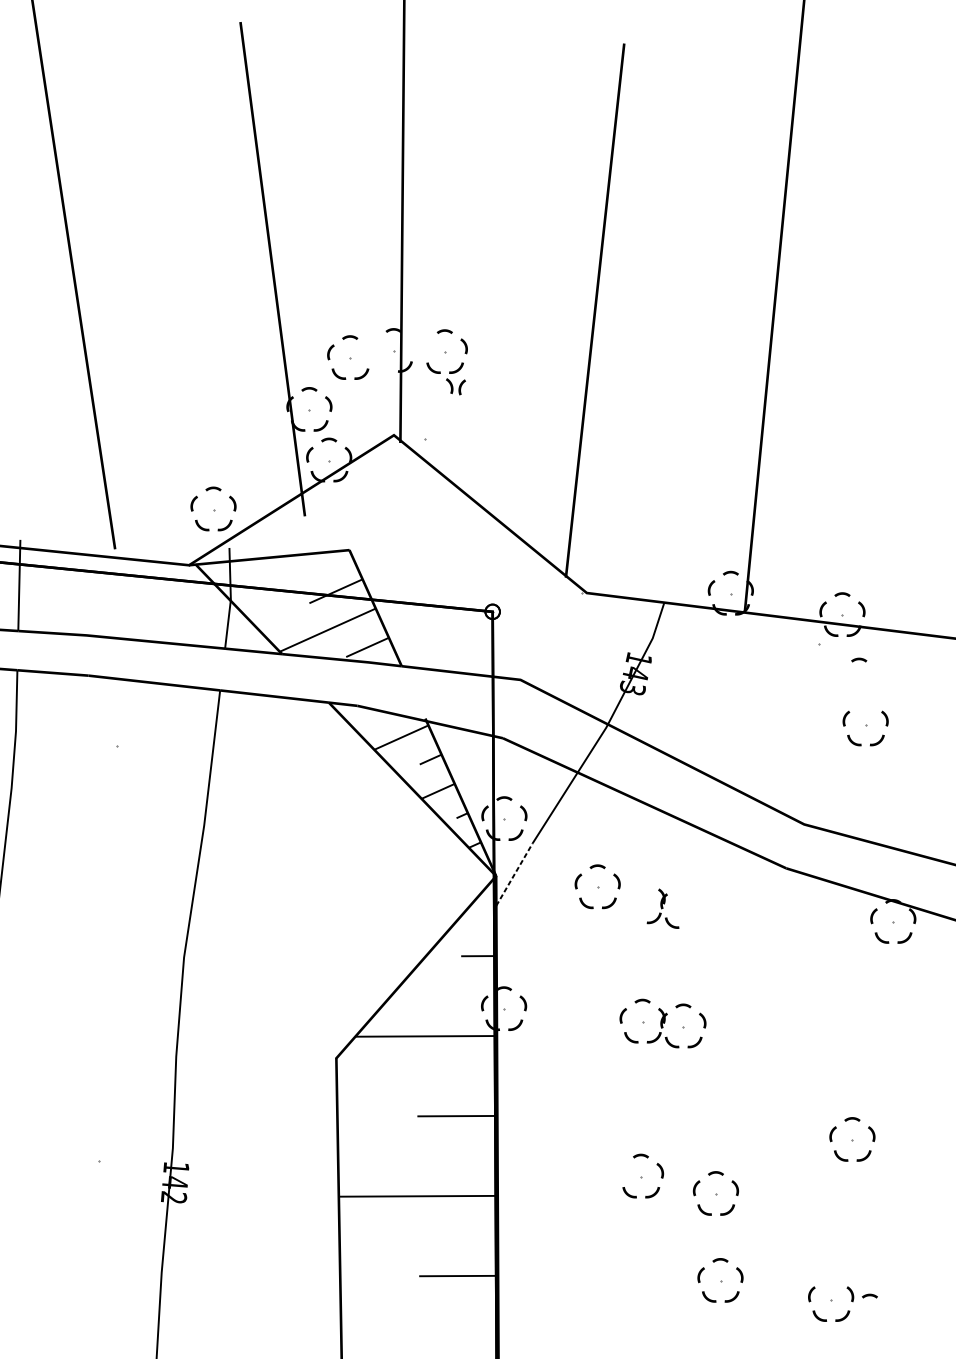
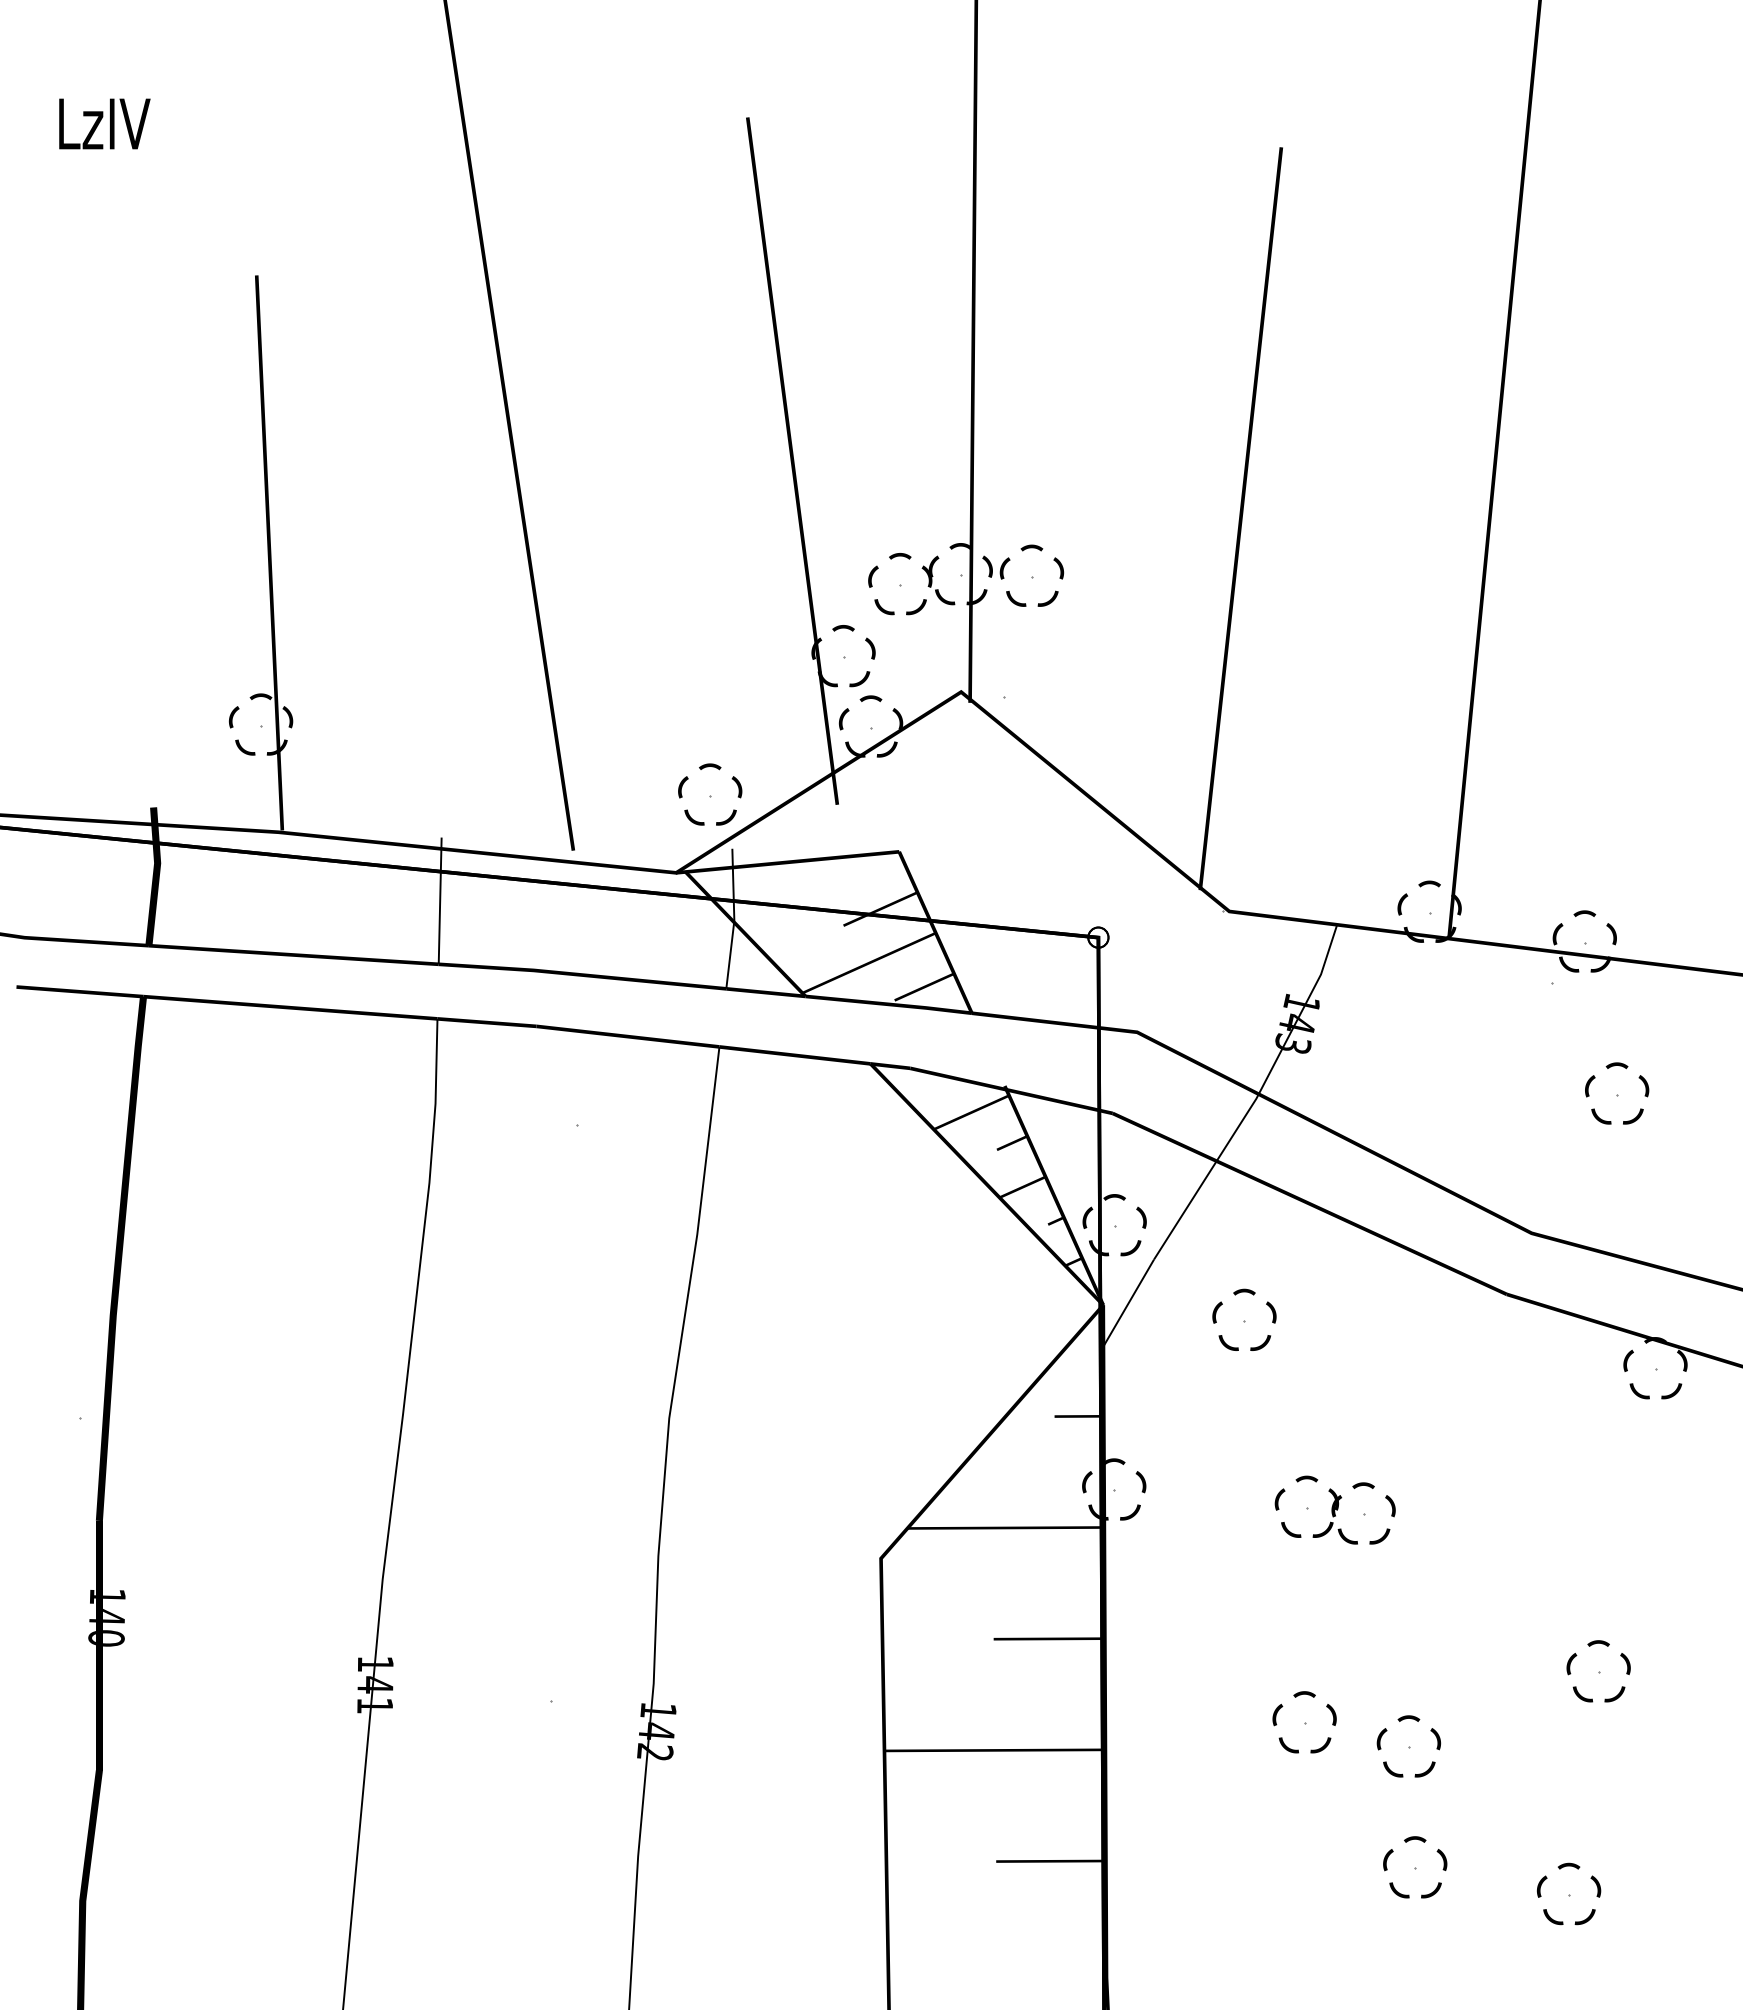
part: (377, 355) -> (938, 580), added
part: (456, 386) -> (996, 567), moved
curve: (858, 659) -> (1616, 1065), moved
line: (515, 874) -> (1129, 1302), dashed -> solid
part: (662, 908) -> (1334, 1350), removed
curve: (621, 1169) -> (1277, 1713), added
curve: (869, 1295) -> (1568, 1865), moved

